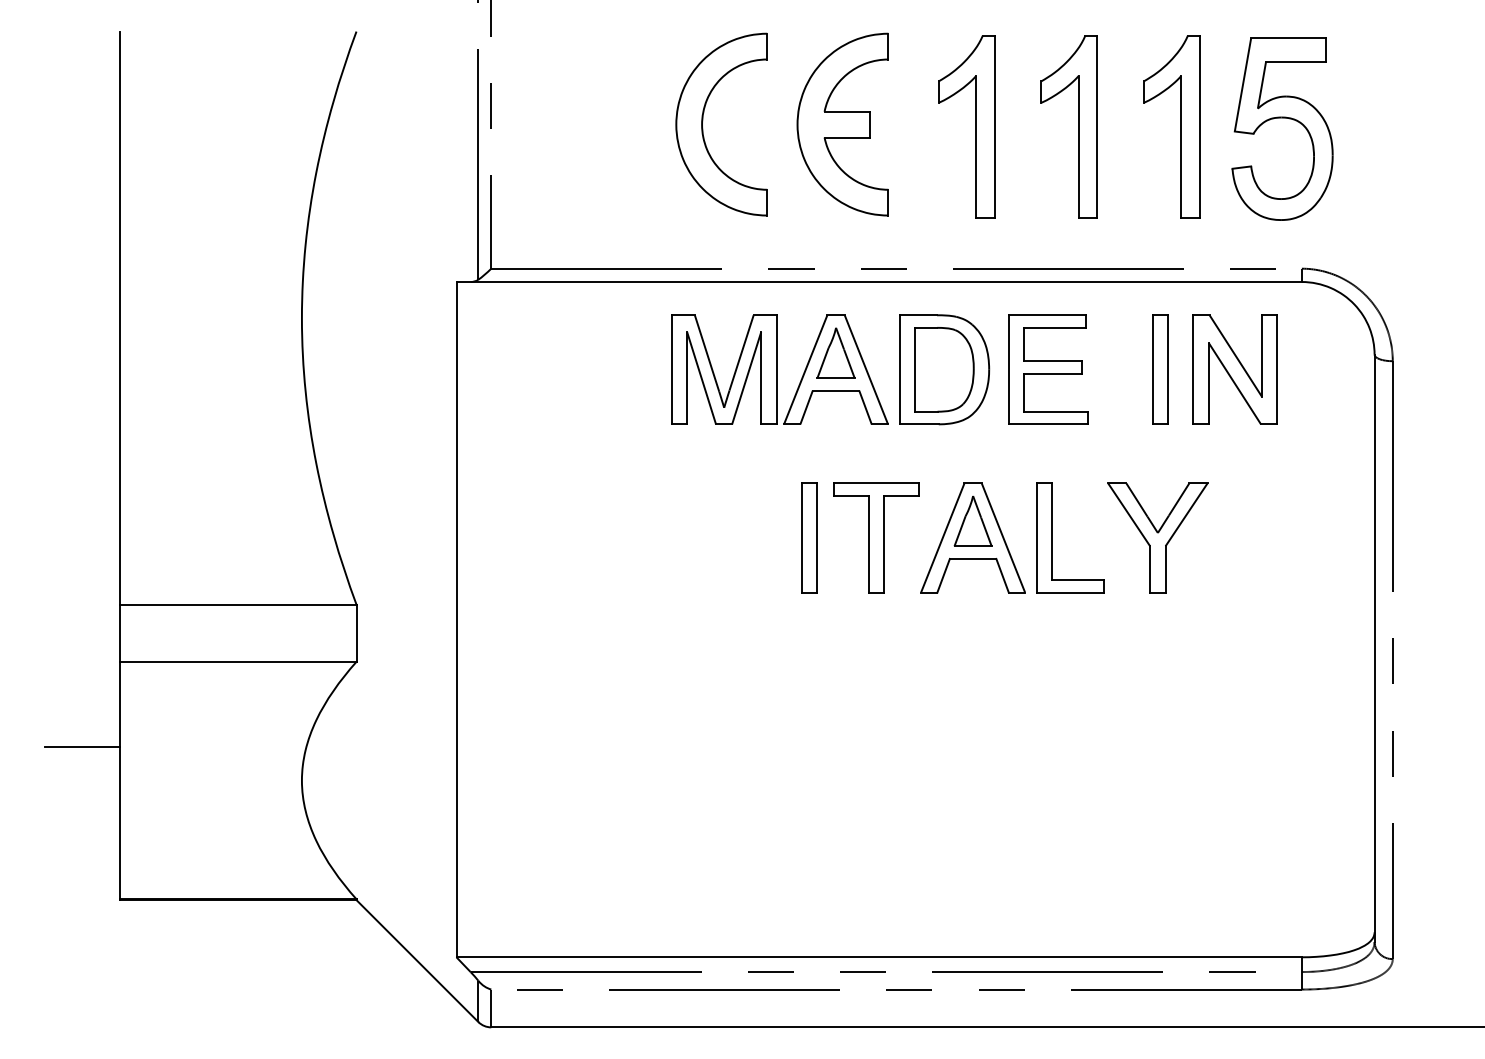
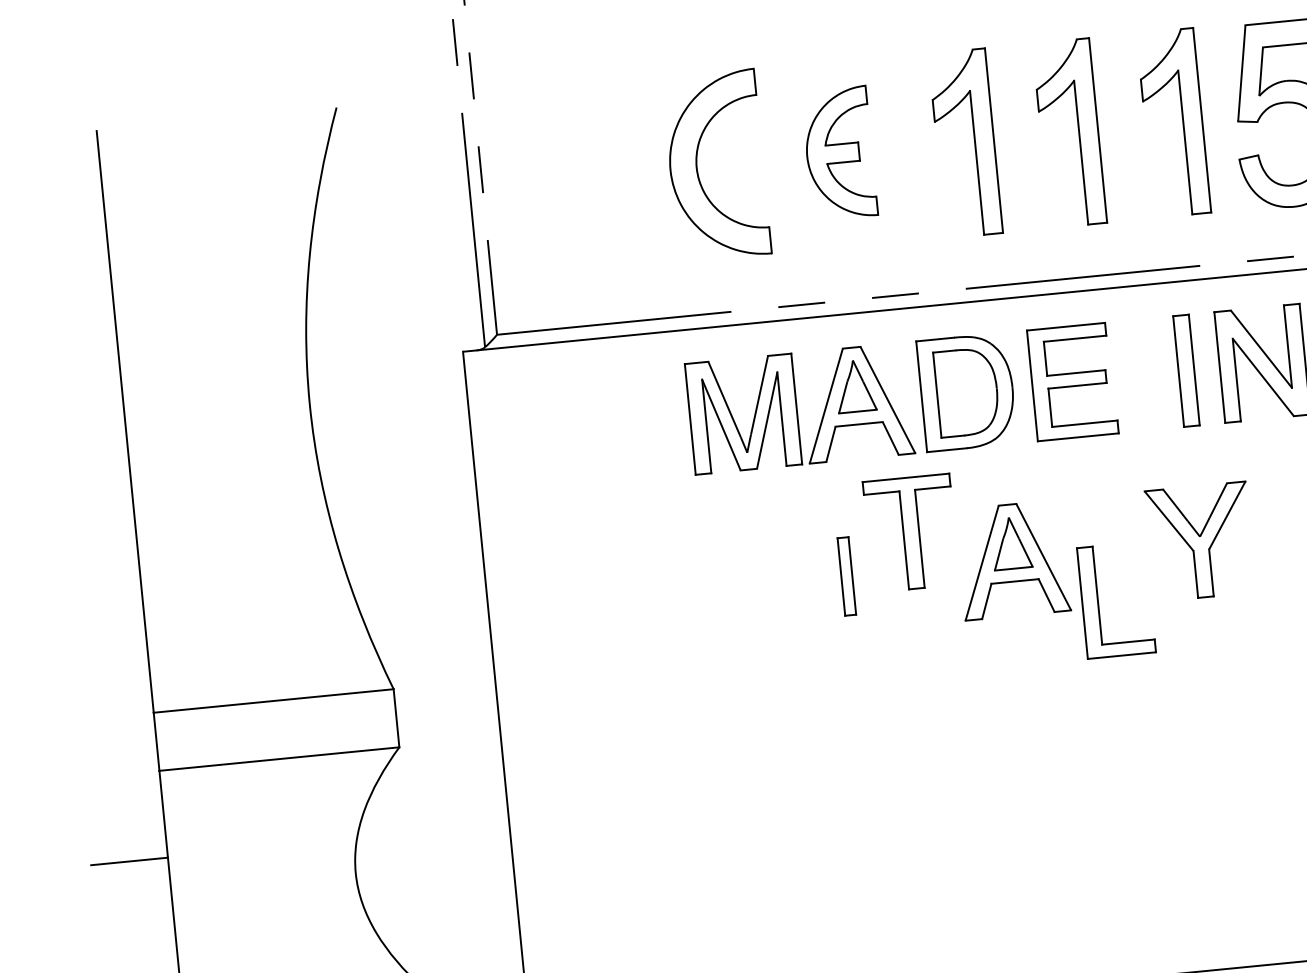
part: (842, 124) -> (839, 153), size x0.7
part: (809, 537) -> (846, 575), size x0.7
part: (876, 537) -> (911, 532), moved
part: (1052, 537) -> (1098, 601), moved

